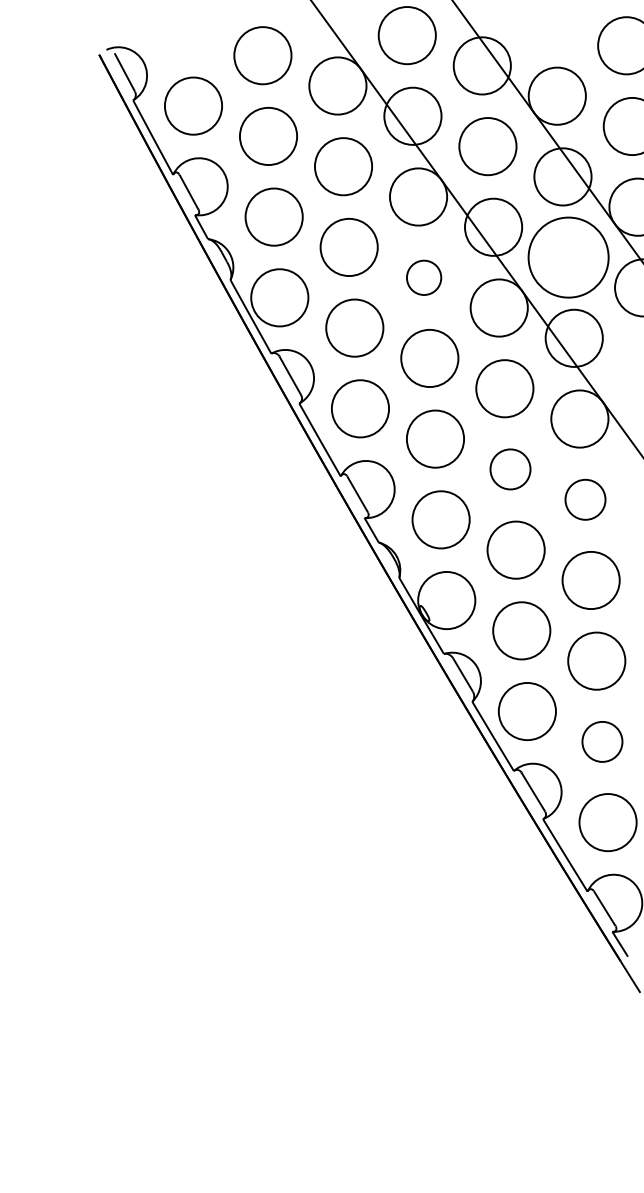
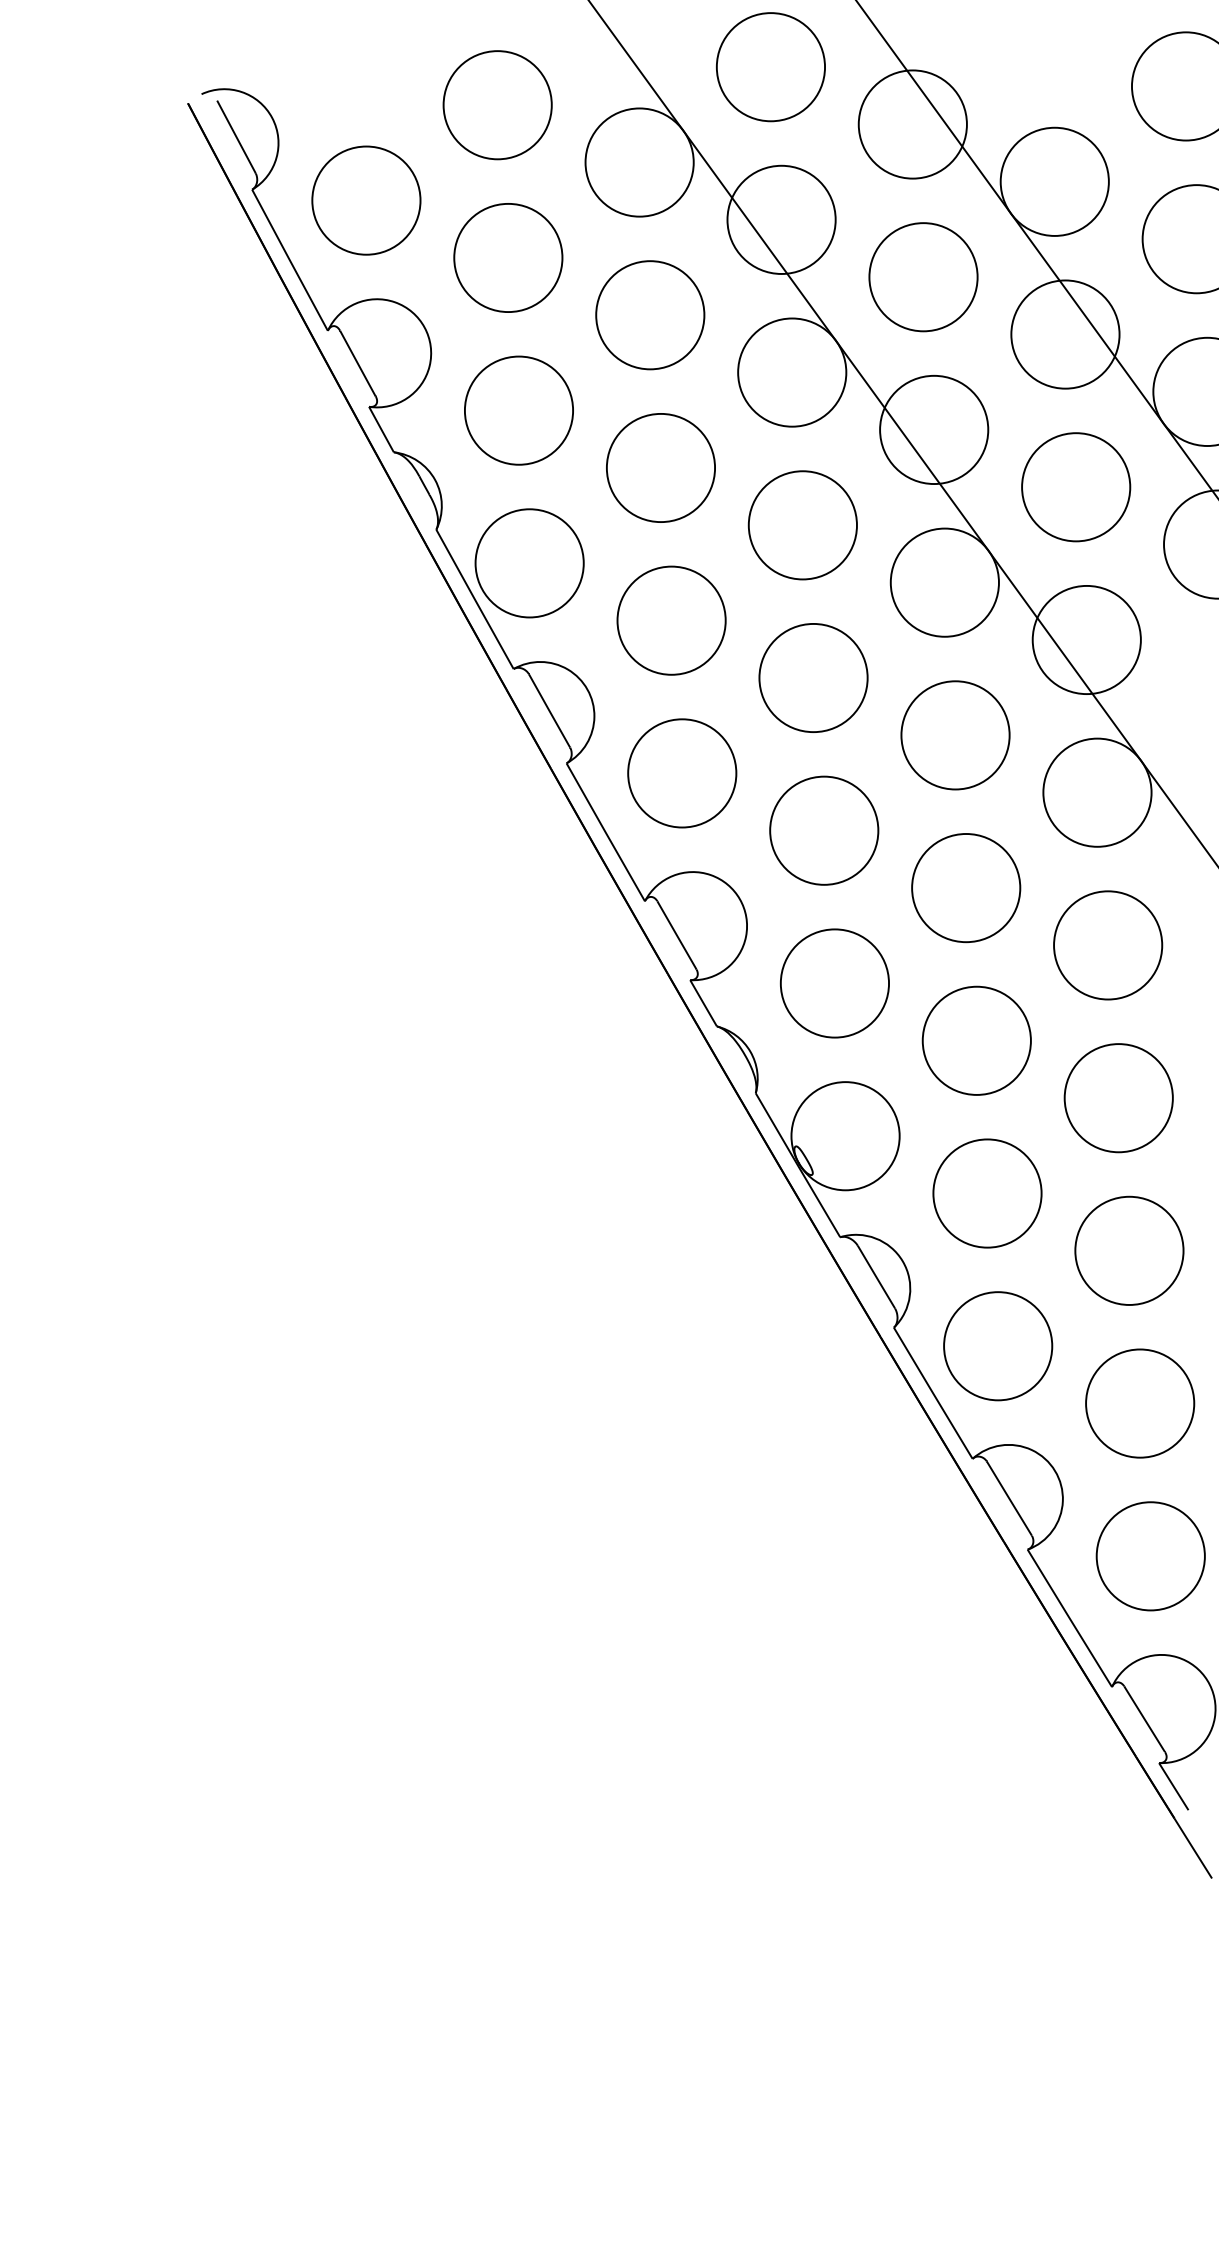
circle: (568, 257) -> (1075, 487), size x0.71
circle: (423, 277) -> (801, 524), size x1.67
circle: (510, 469) -> (966, 888), size x1.43
circle: (585, 499) -> (1108, 944), size x1.43
circle: (602, 741) -> (1140, 1402), size x1.43

